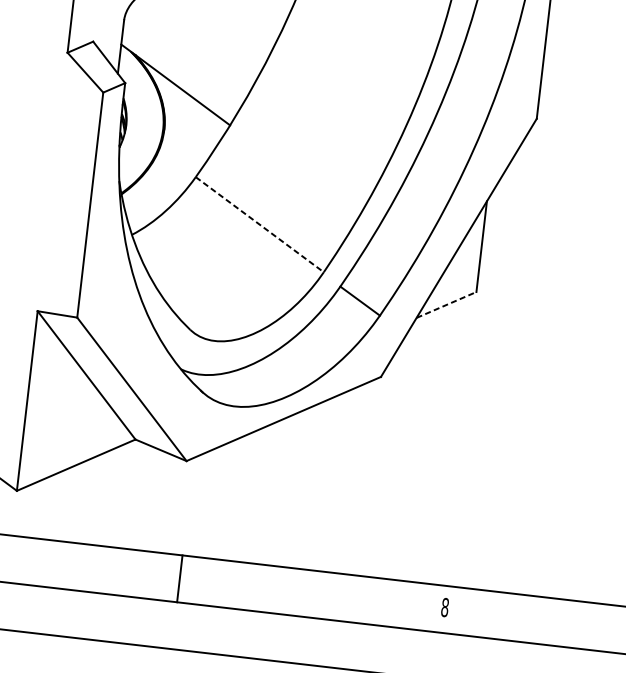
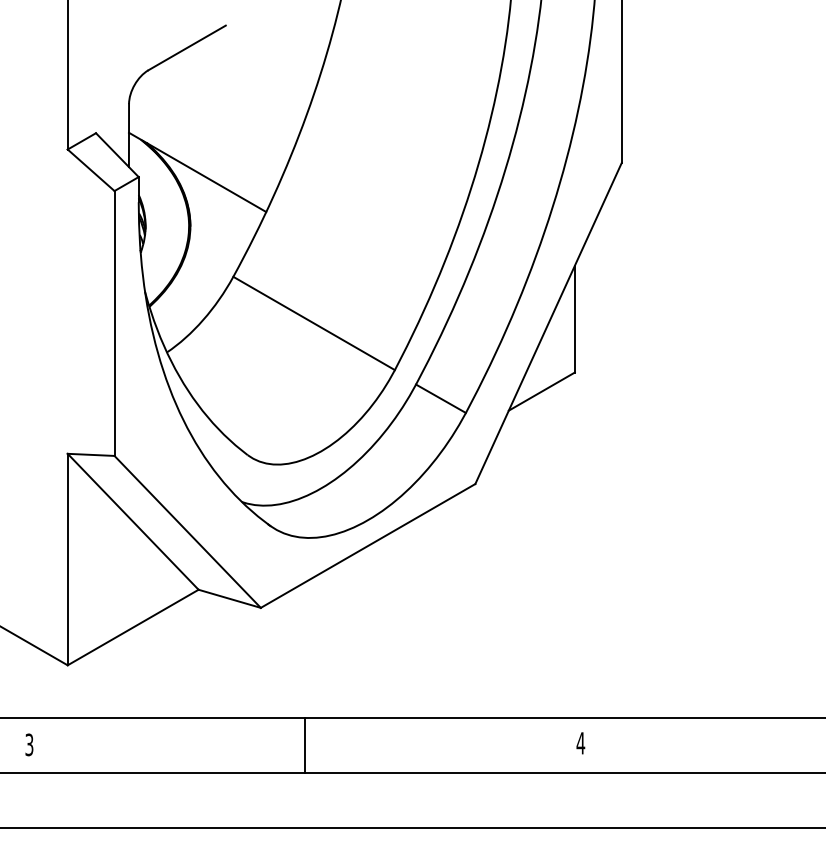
line: (260, 224) -> (314, 323), dashed -> solid
line: (447, 304) -> (542, 391), dashed -> solid
line: (179, 578) -> (304, 745), moved
text: (444, 607) -> (580, 743), 8 -> 4

